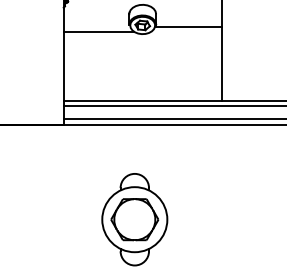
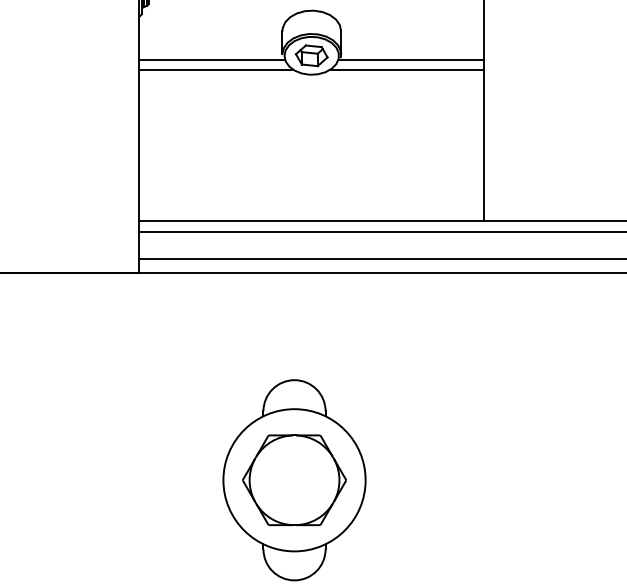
line: (96, 27) -> (210, 60), added
line: (186, 31) -> (407, 68), added

